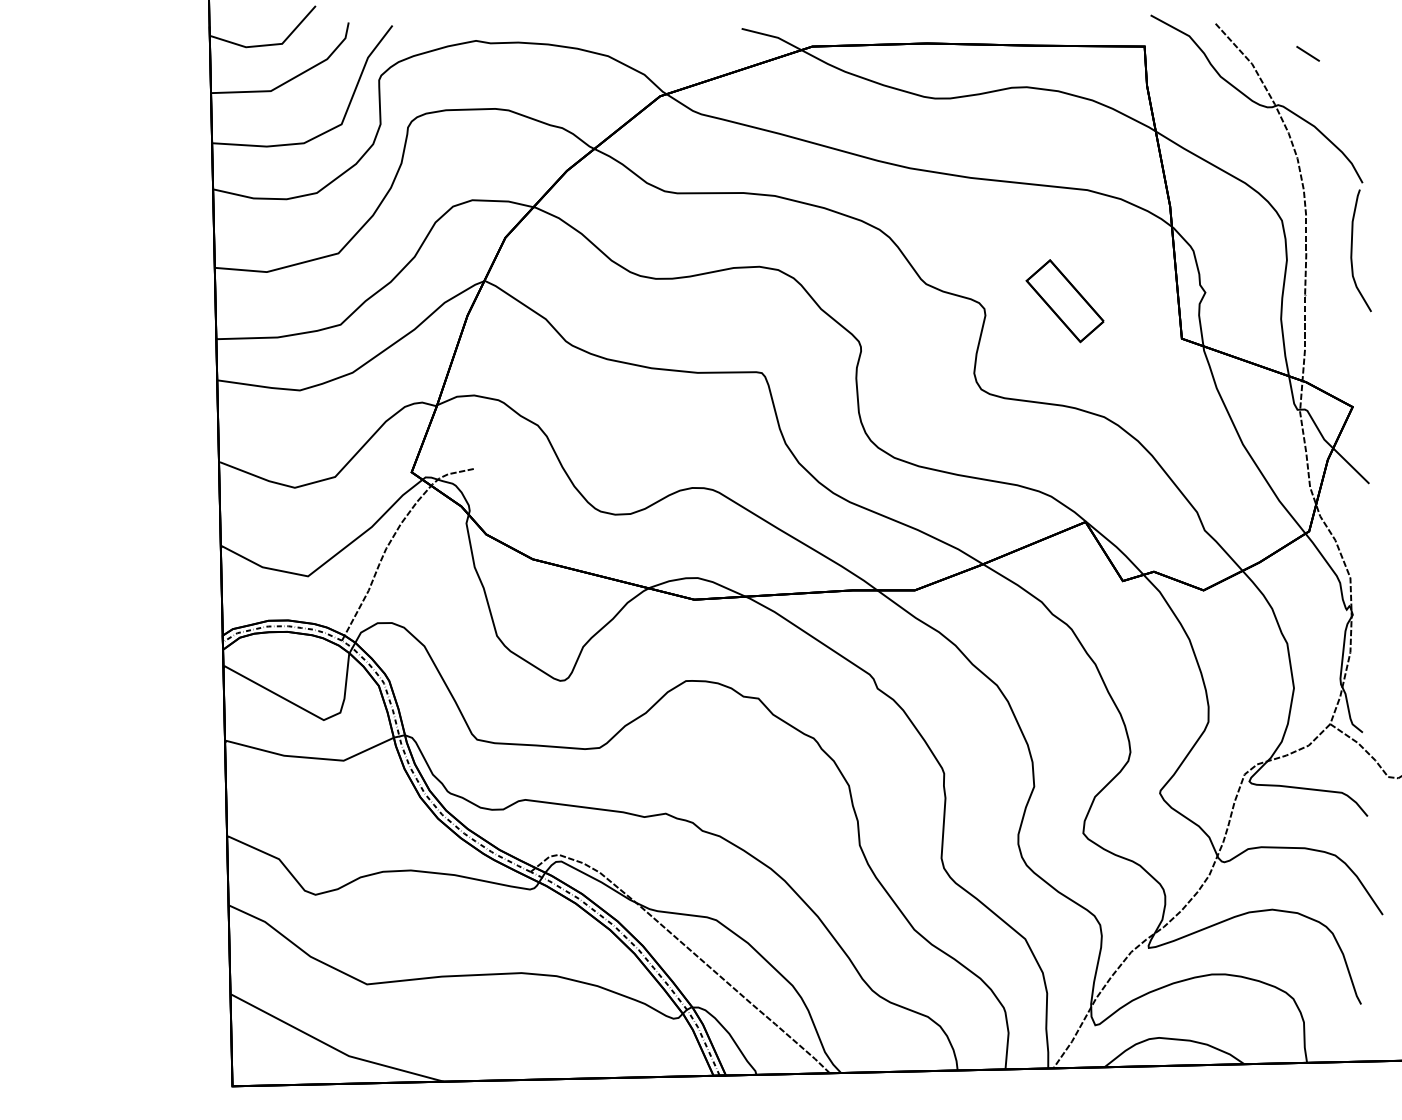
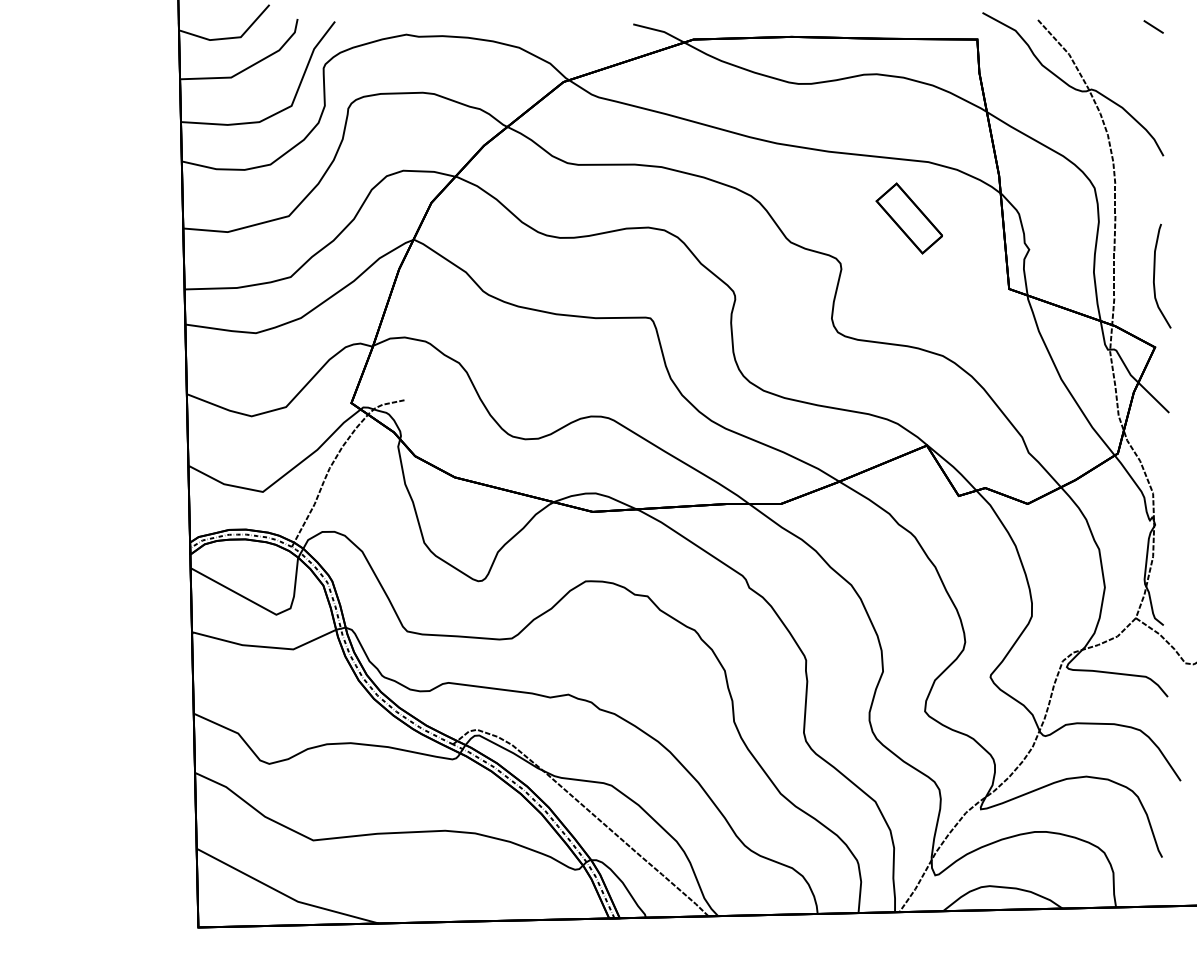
line: (1307, 53) -> (1153, 26), moved
curve: (1352, 250) -> (1154, 276), moved
part: (1064, 301) -> (908, 218), moved

